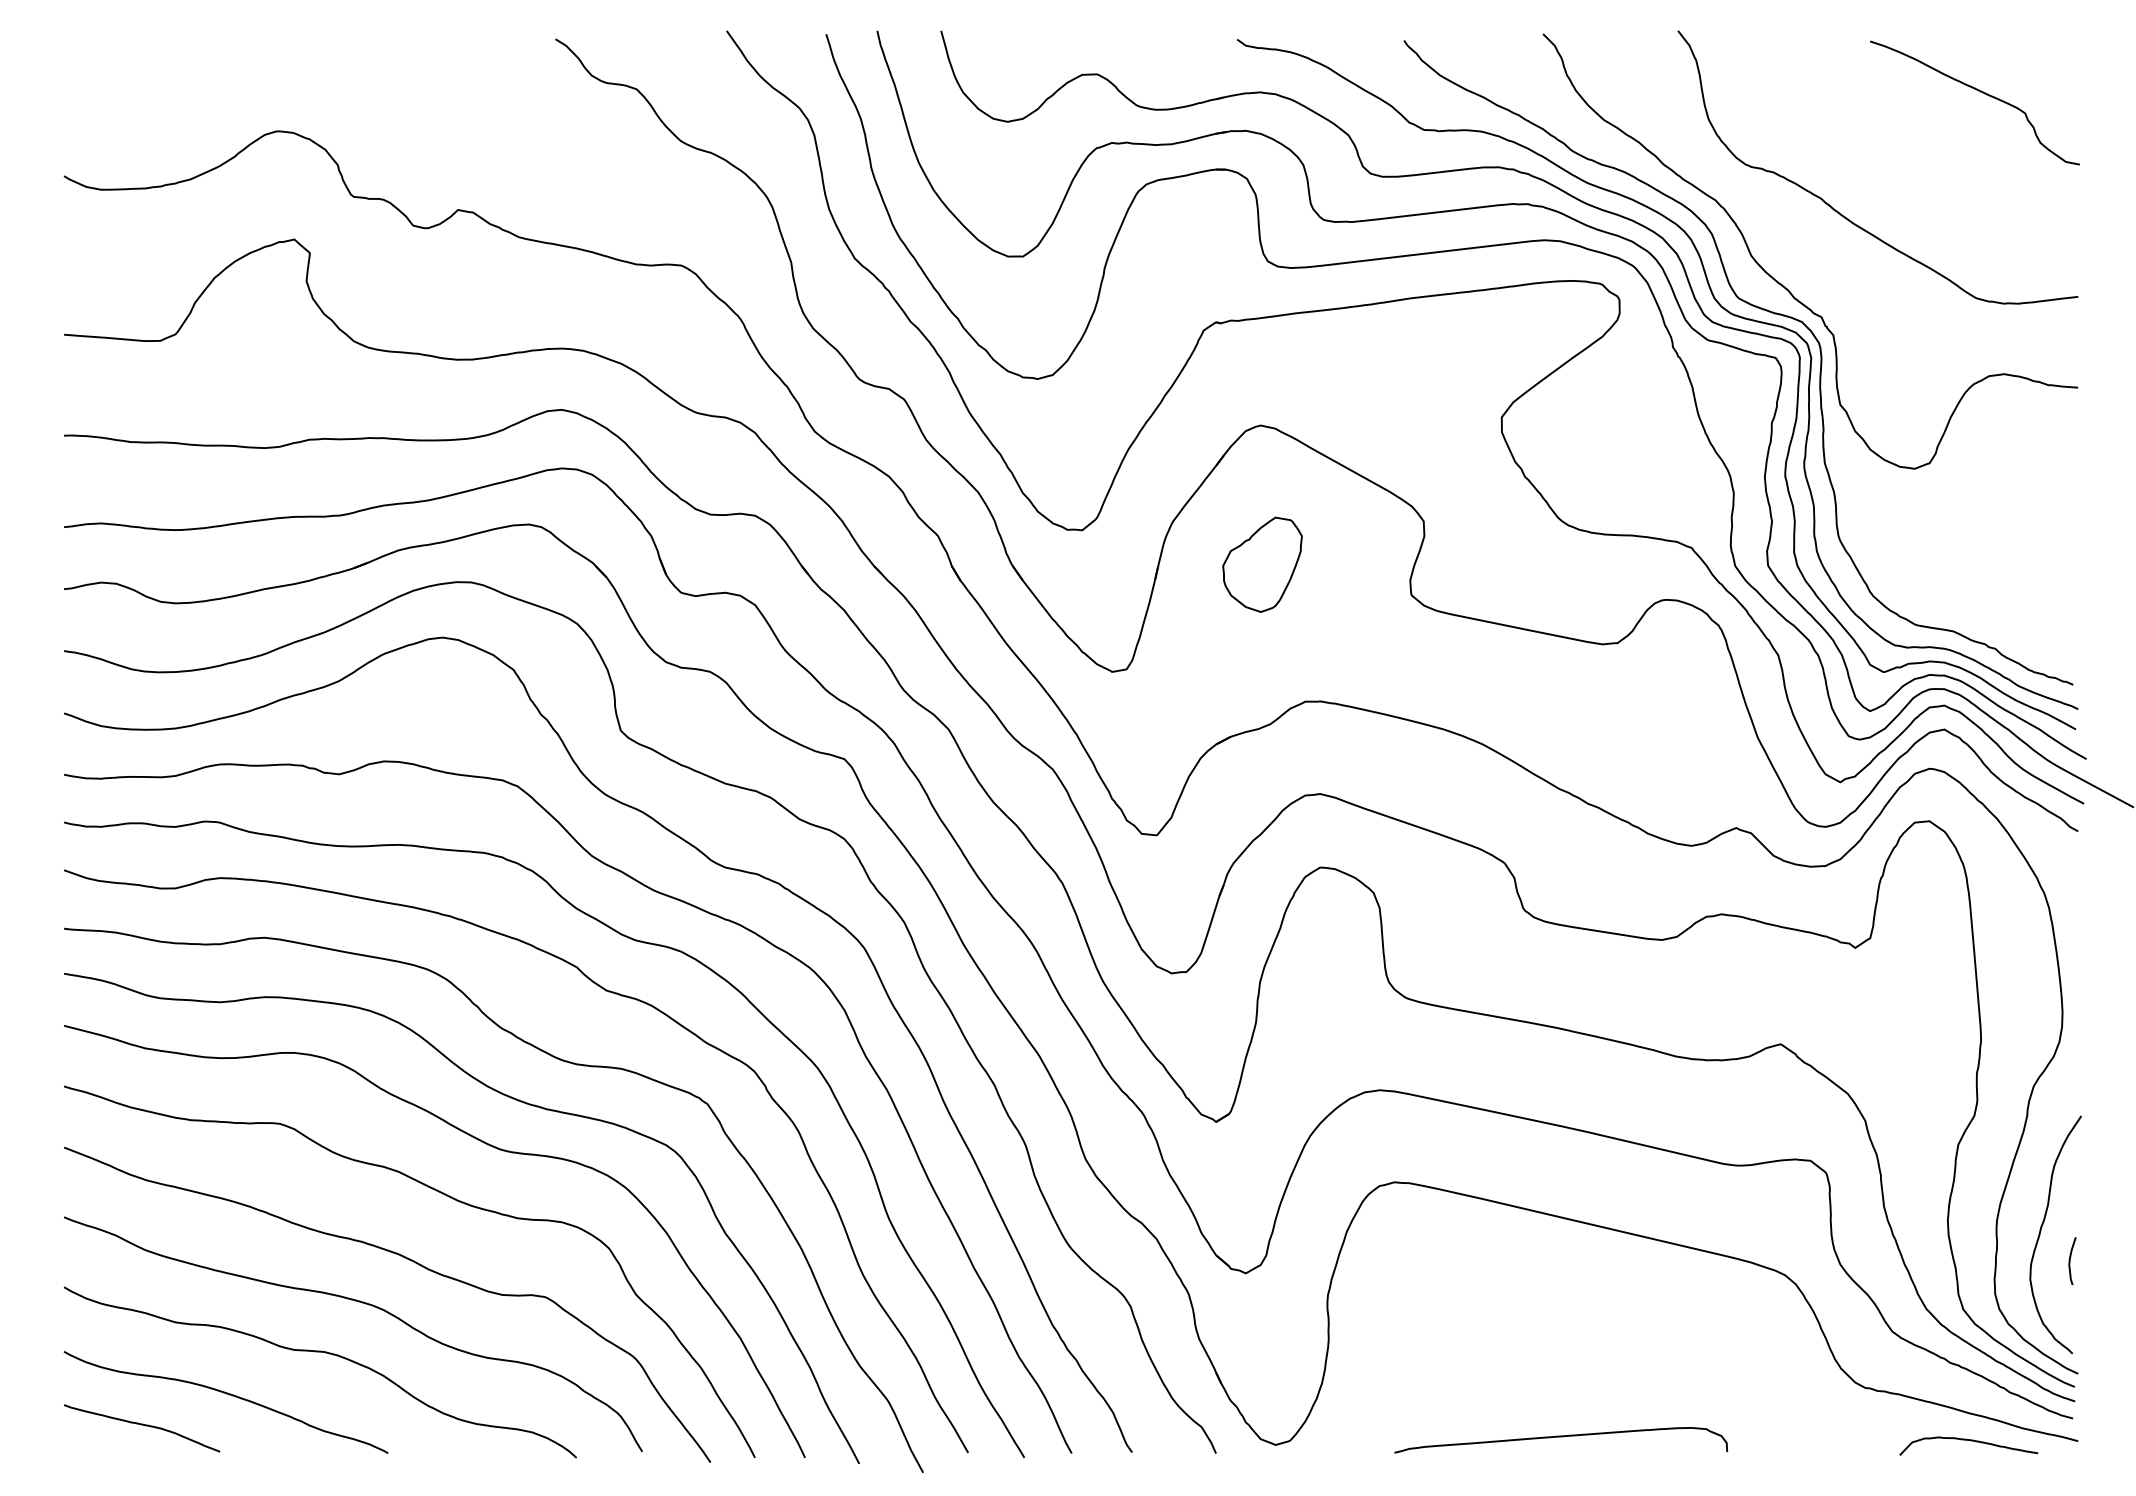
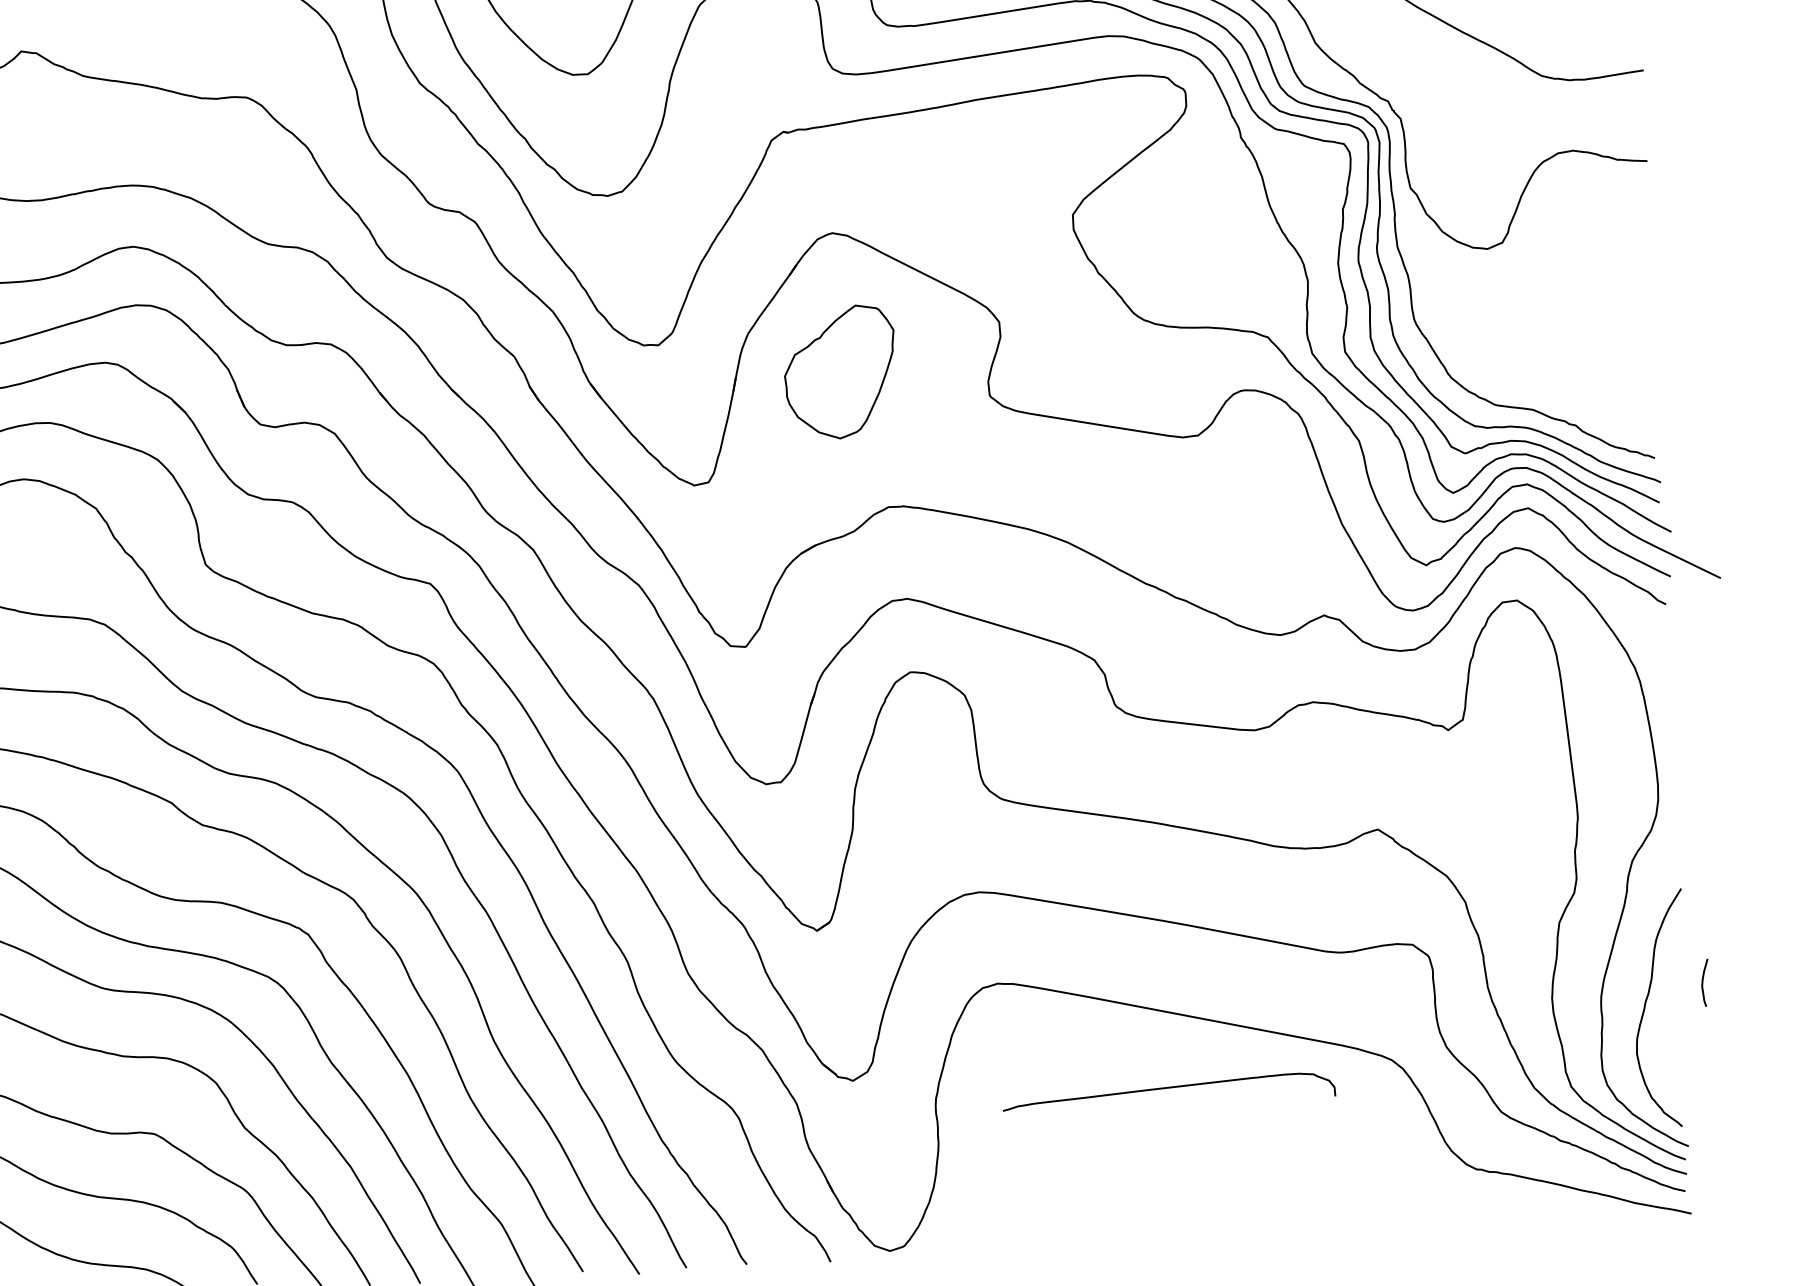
part: (1262, 564) -> (839, 371), size x1.4
curve: (2070, 1261) -> (1703, 983), moved
curve: (1561, 1437) -> (1169, 1088), moved
curve: (1970, 1441) -> (1584, 1218), removed

